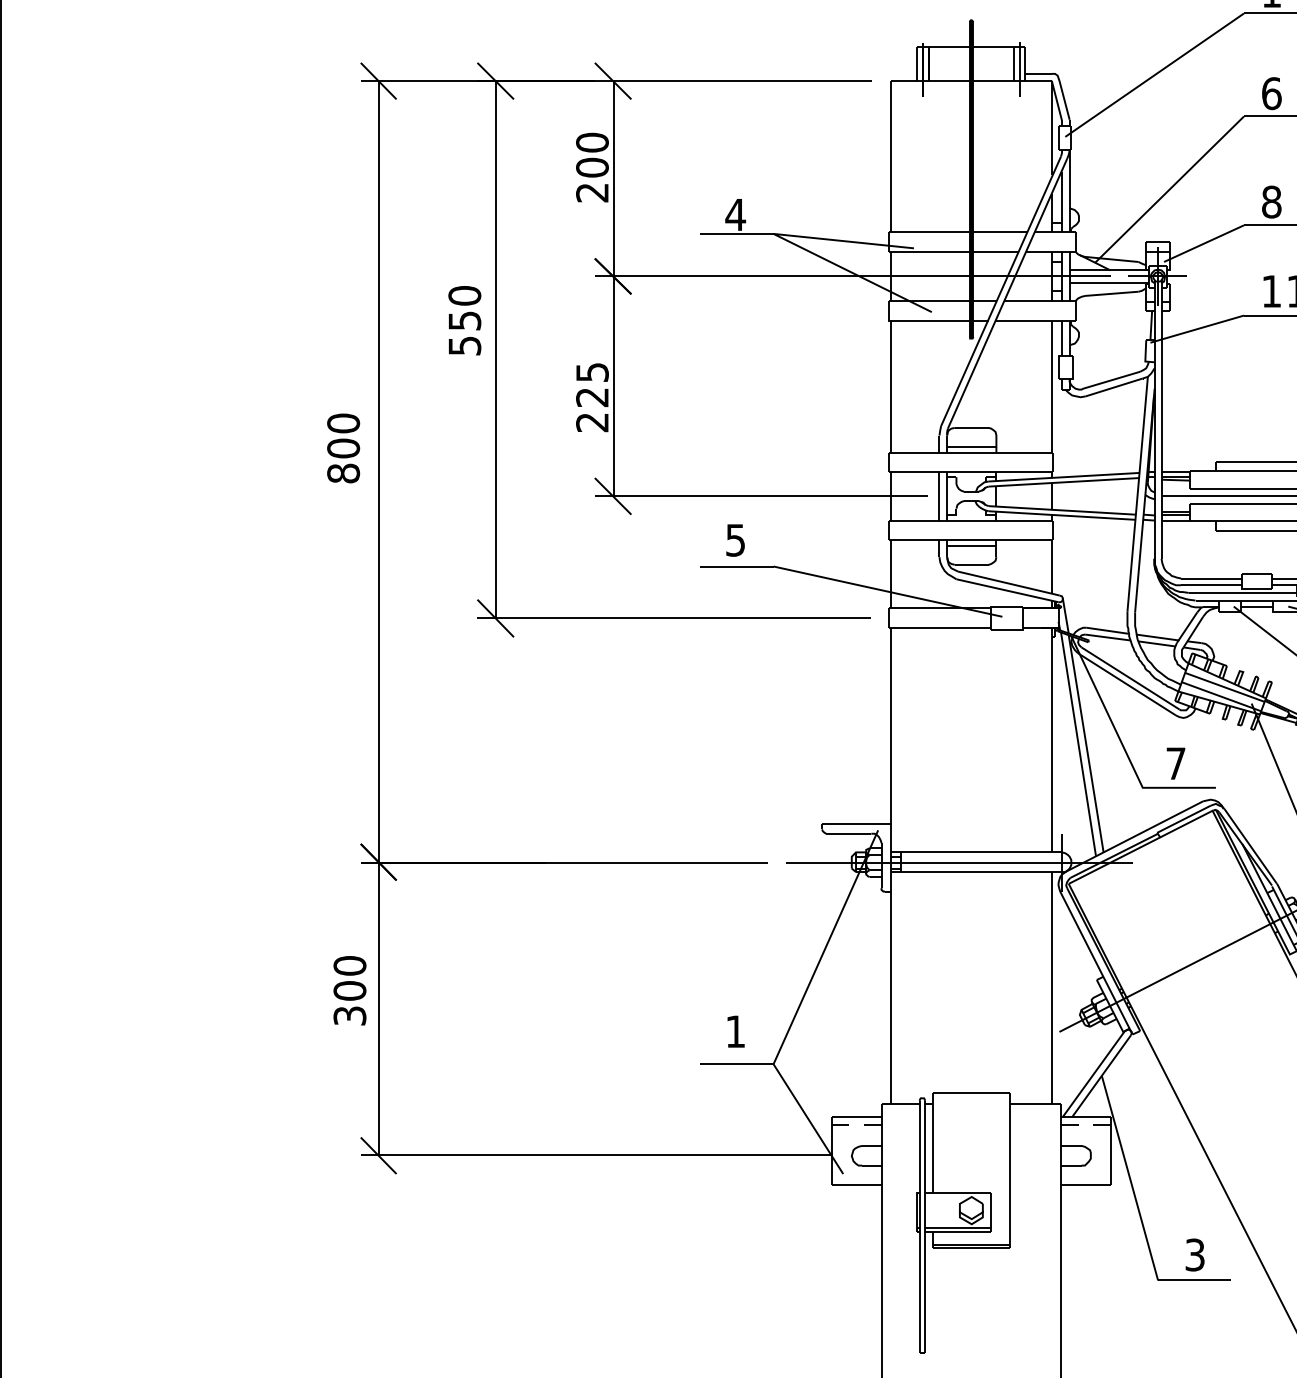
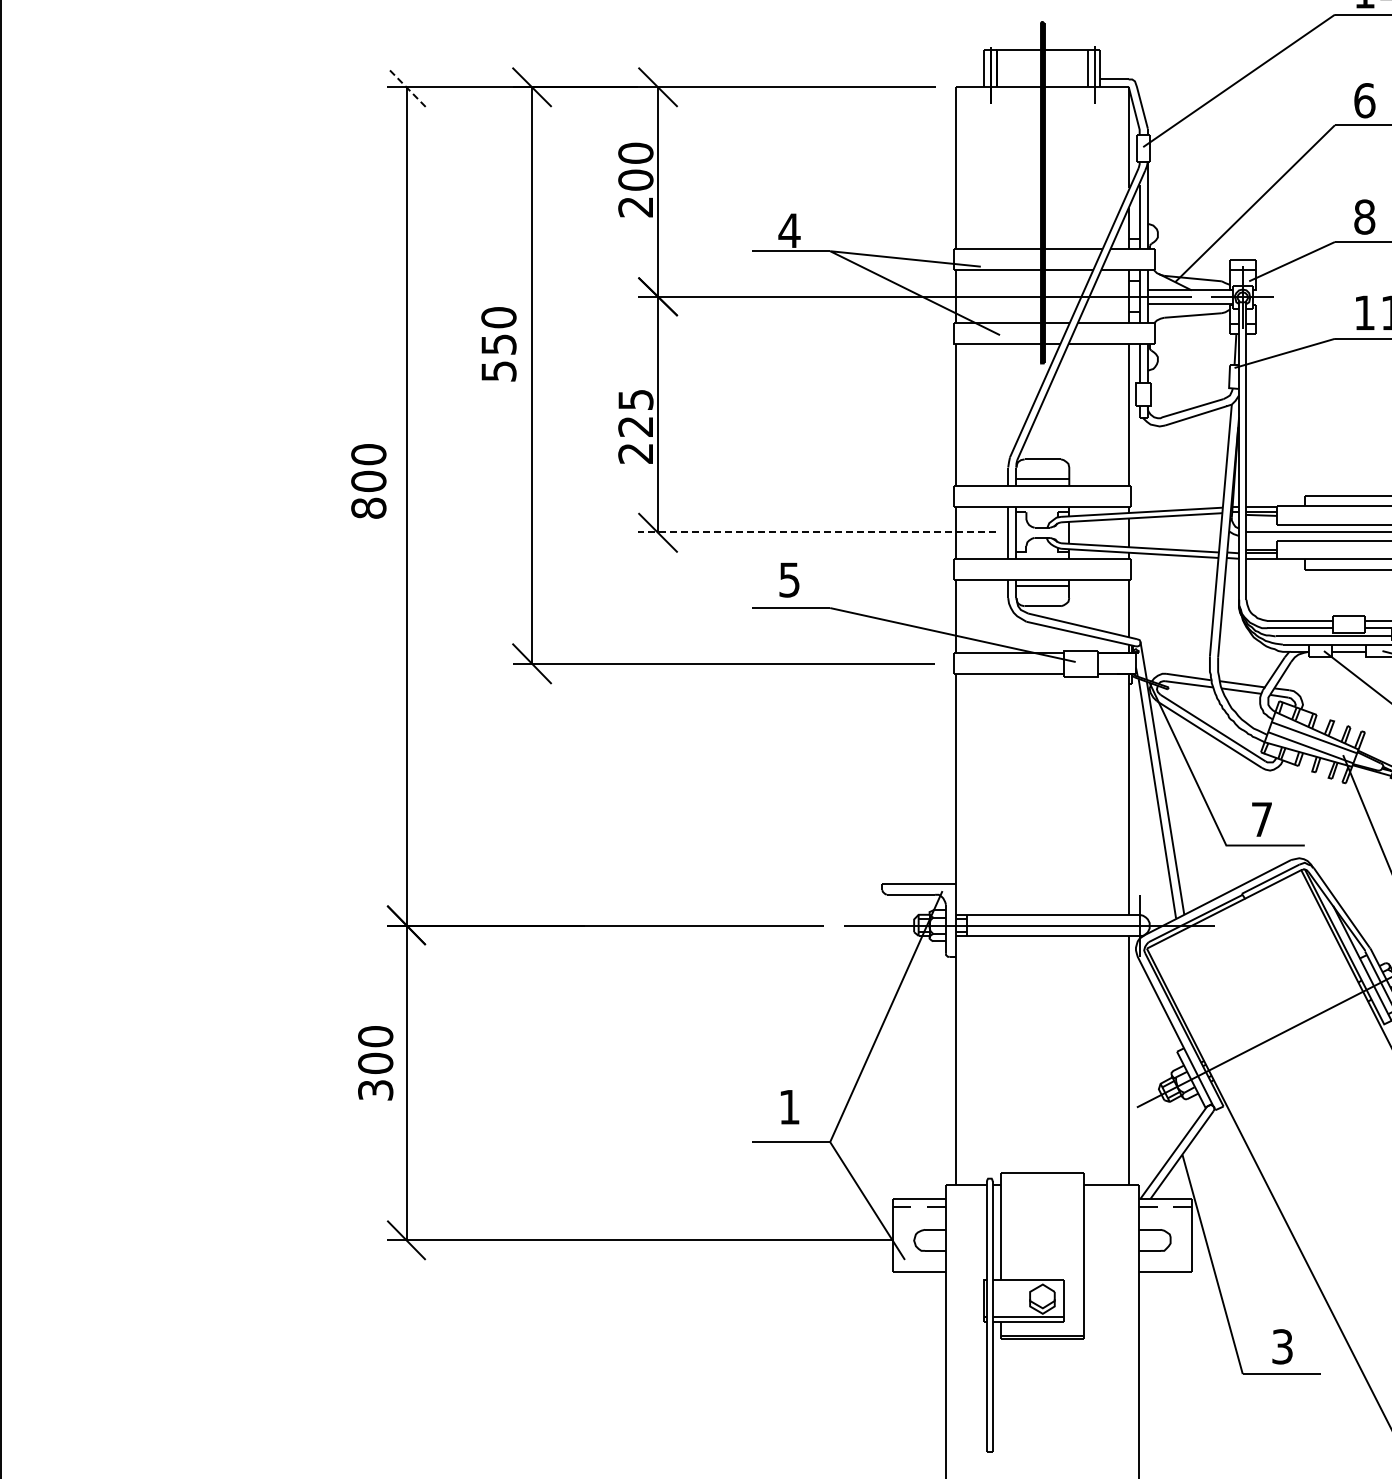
line: (378, 80) -> (406, 86), solid -> dashed
line: (761, 496) -> (817, 532), solid -> dashed

